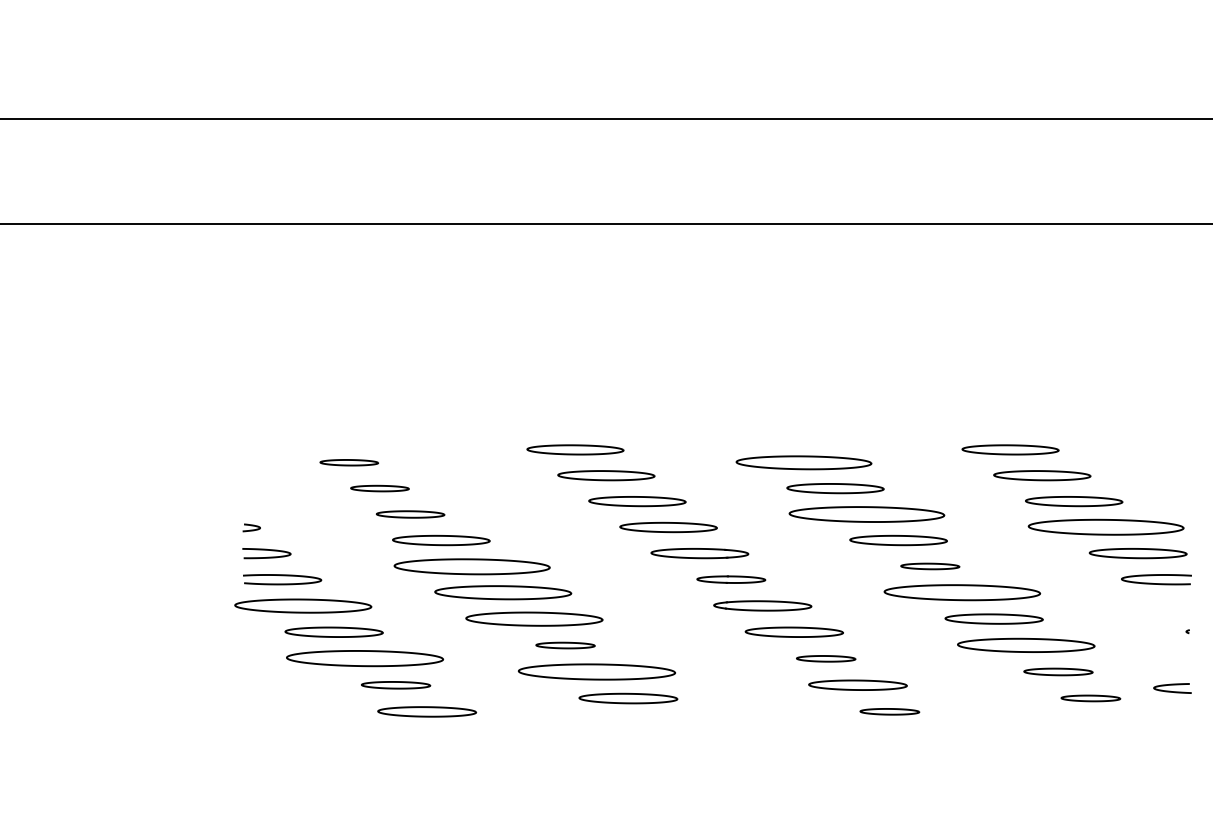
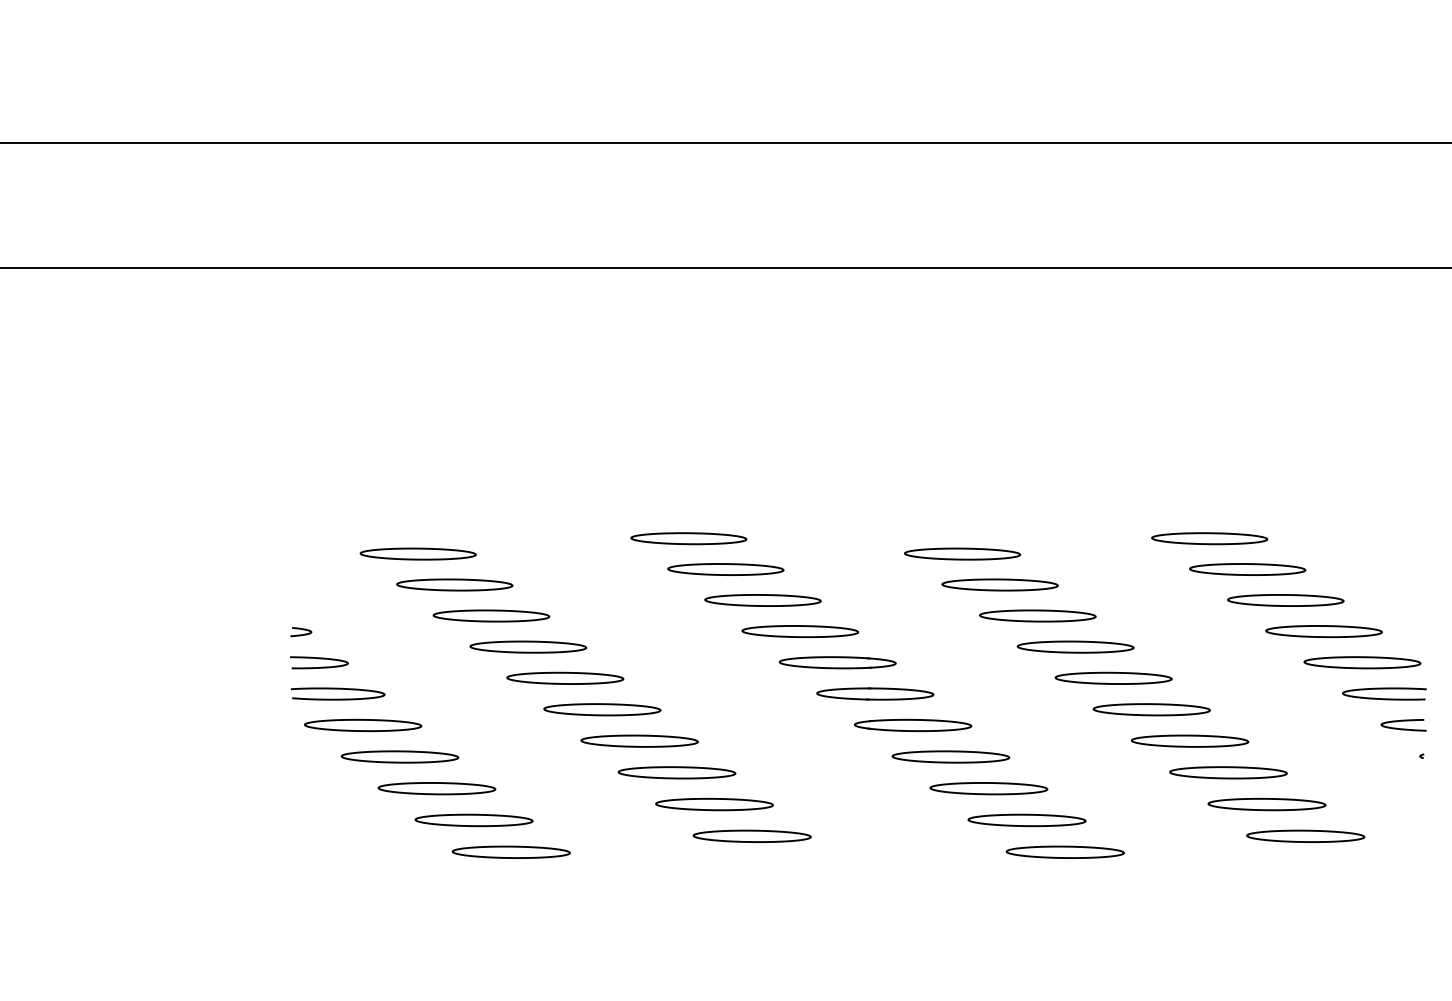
part: (348, 462) -> (417, 553), size x1.67
part: (804, 462) -> (962, 553), size x0.71
part: (379, 488) -> (454, 584), size x1.67
part: (410, 514) -> (491, 615), size x1.43
part: (866, 514) -> (1037, 615), size x0.62
part: (1105, 527) -> (1323, 631), size x0.62
part: (472, 565) -> (565, 677), size x0.62
part: (930, 565) -> (1113, 677), size x1.67
part: (731, 579) -> (875, 693), size x1.43
part: (503, 592) -> (602, 709), size x0.71
part: (961, 592) -> (1151, 709), size x0.62
part: (303, 605) -> (363, 724), size x0.71
part: (534, 618) -> (639, 740), size x0.71
part: (565, 645) -> (676, 772), size x1.67
part: (1026, 645) -> (1228, 772), size x0.71
part: (364, 658) -> (436, 788), size x0.62
part: (825, 658) -> (988, 788), size x1.67
part: (596, 671) -> (714, 804), size x0.62
part: (1058, 671) -> (1266, 804), size x1.43
part: (395, 685) -> (473, 820), size x1.43
curve: (1172, 691) -> (1403, 728), moved
part: (1090, 697) -> (1305, 835), size x1.67
part: (889, 711) -> (1064, 851), size x1.67

